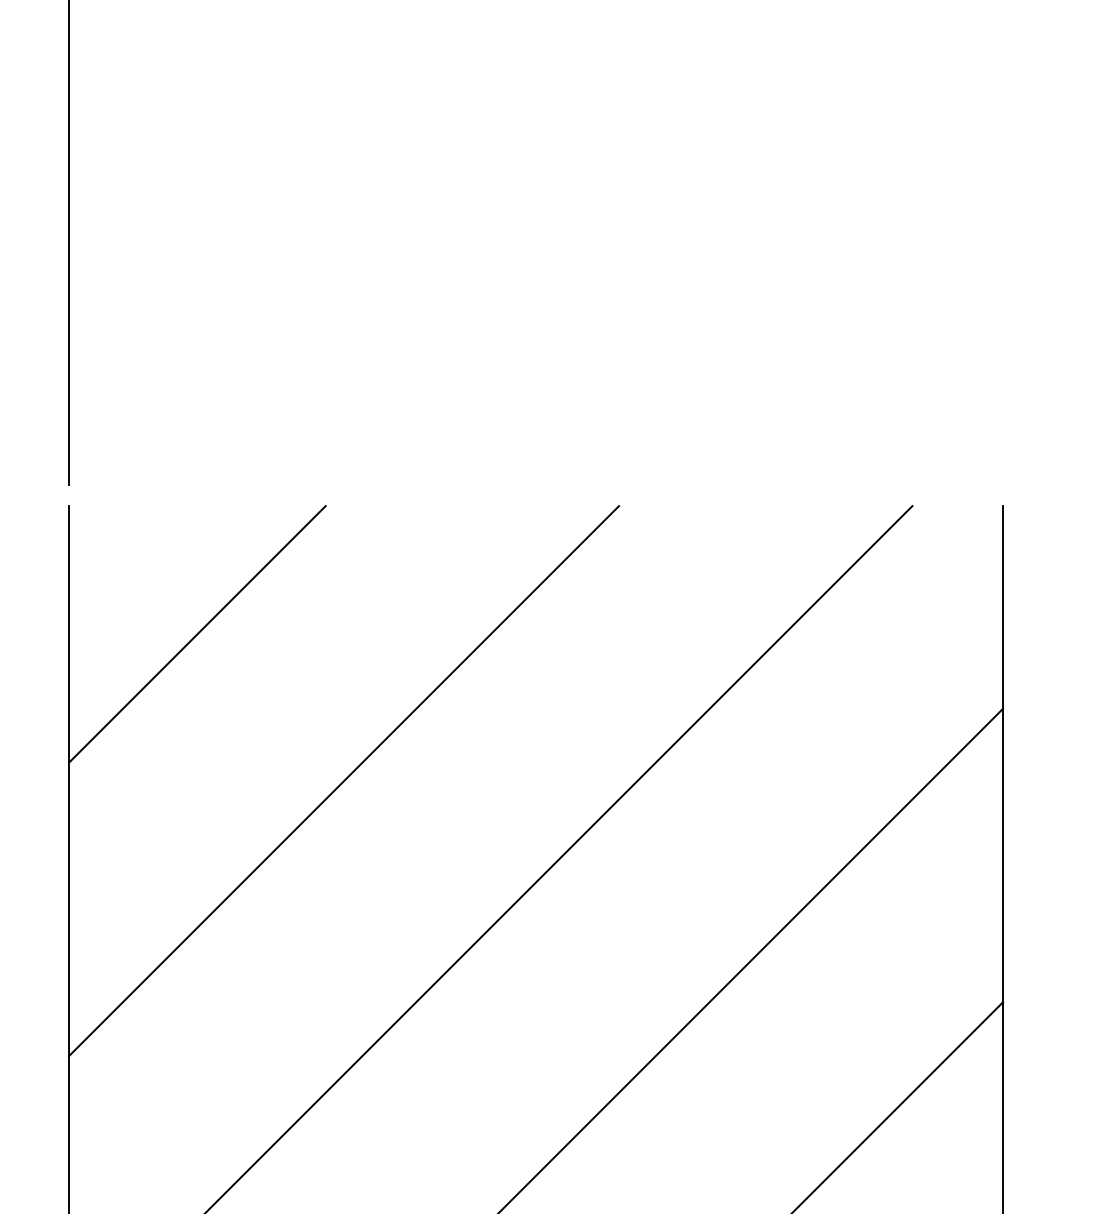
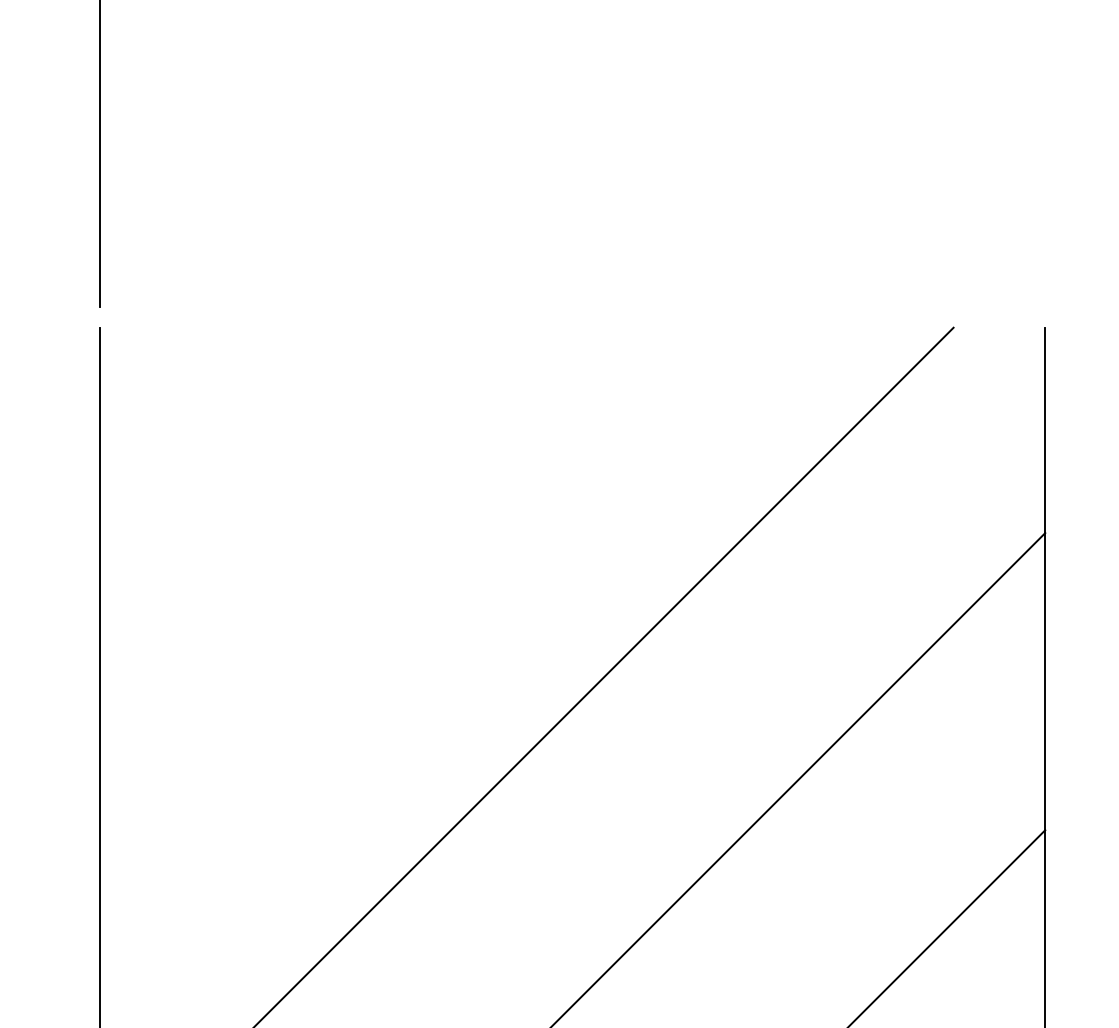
line: (197, 634) -> (229, 457), removed
line: (344, 780) -> (378, 605), removed

